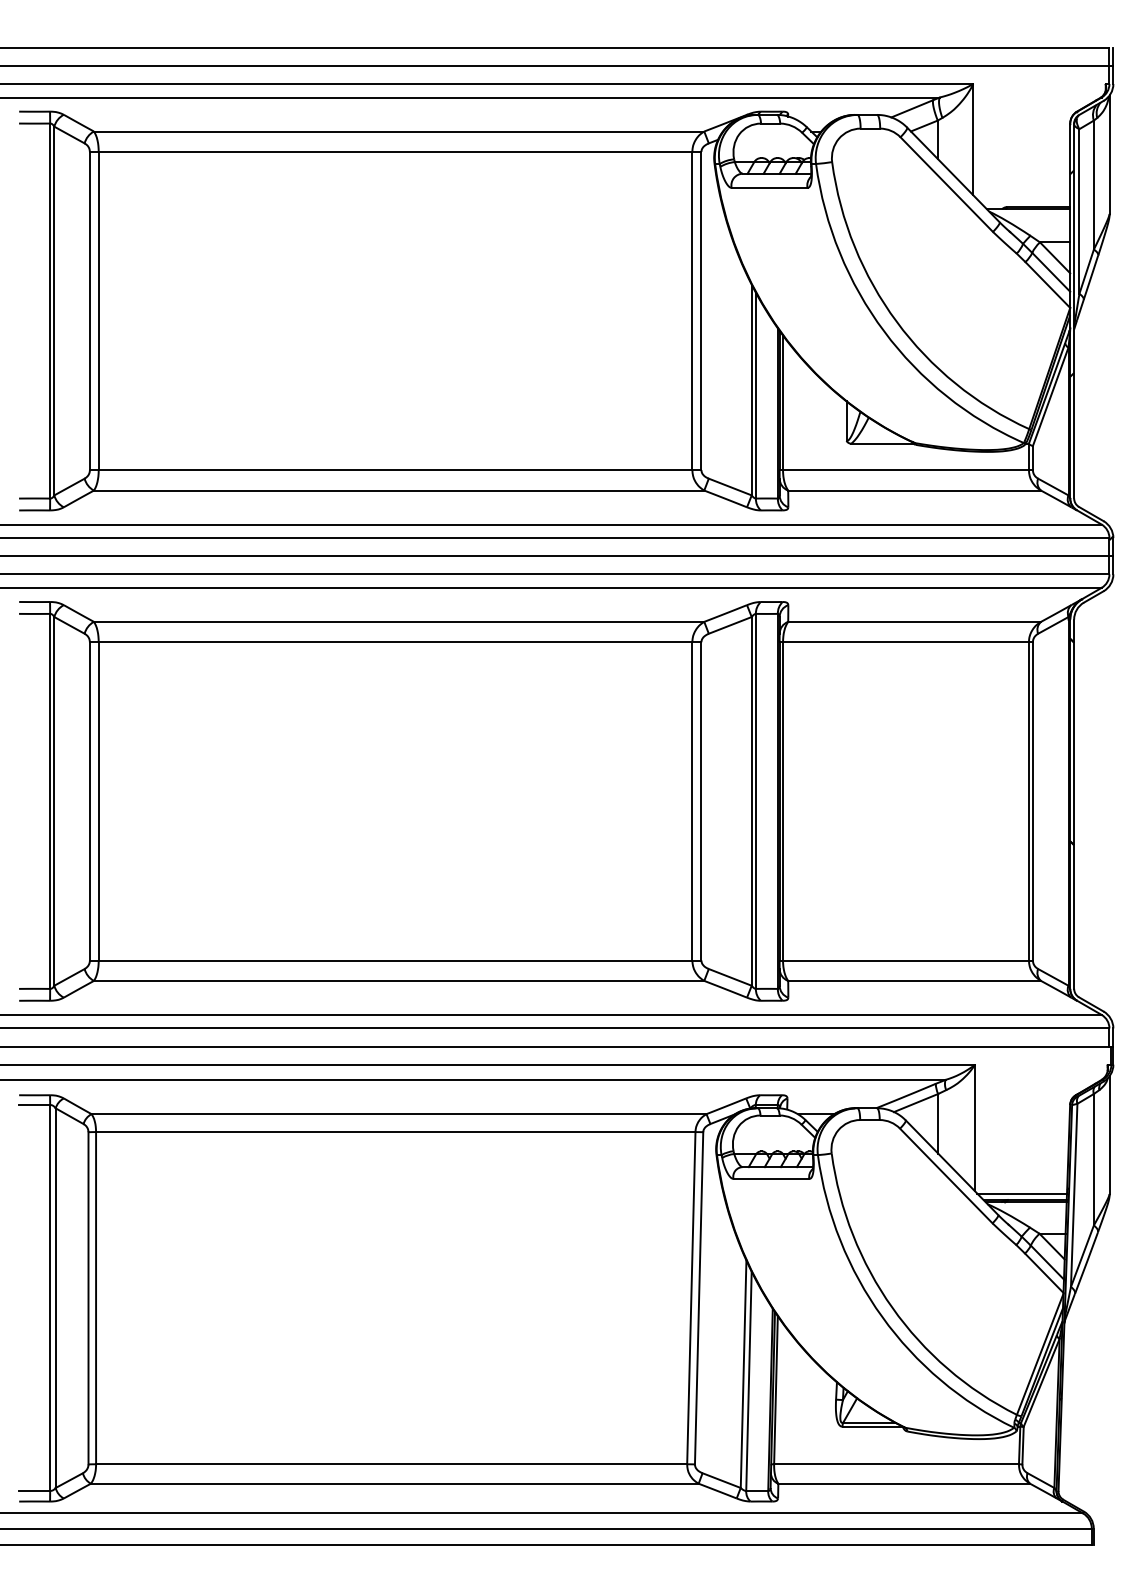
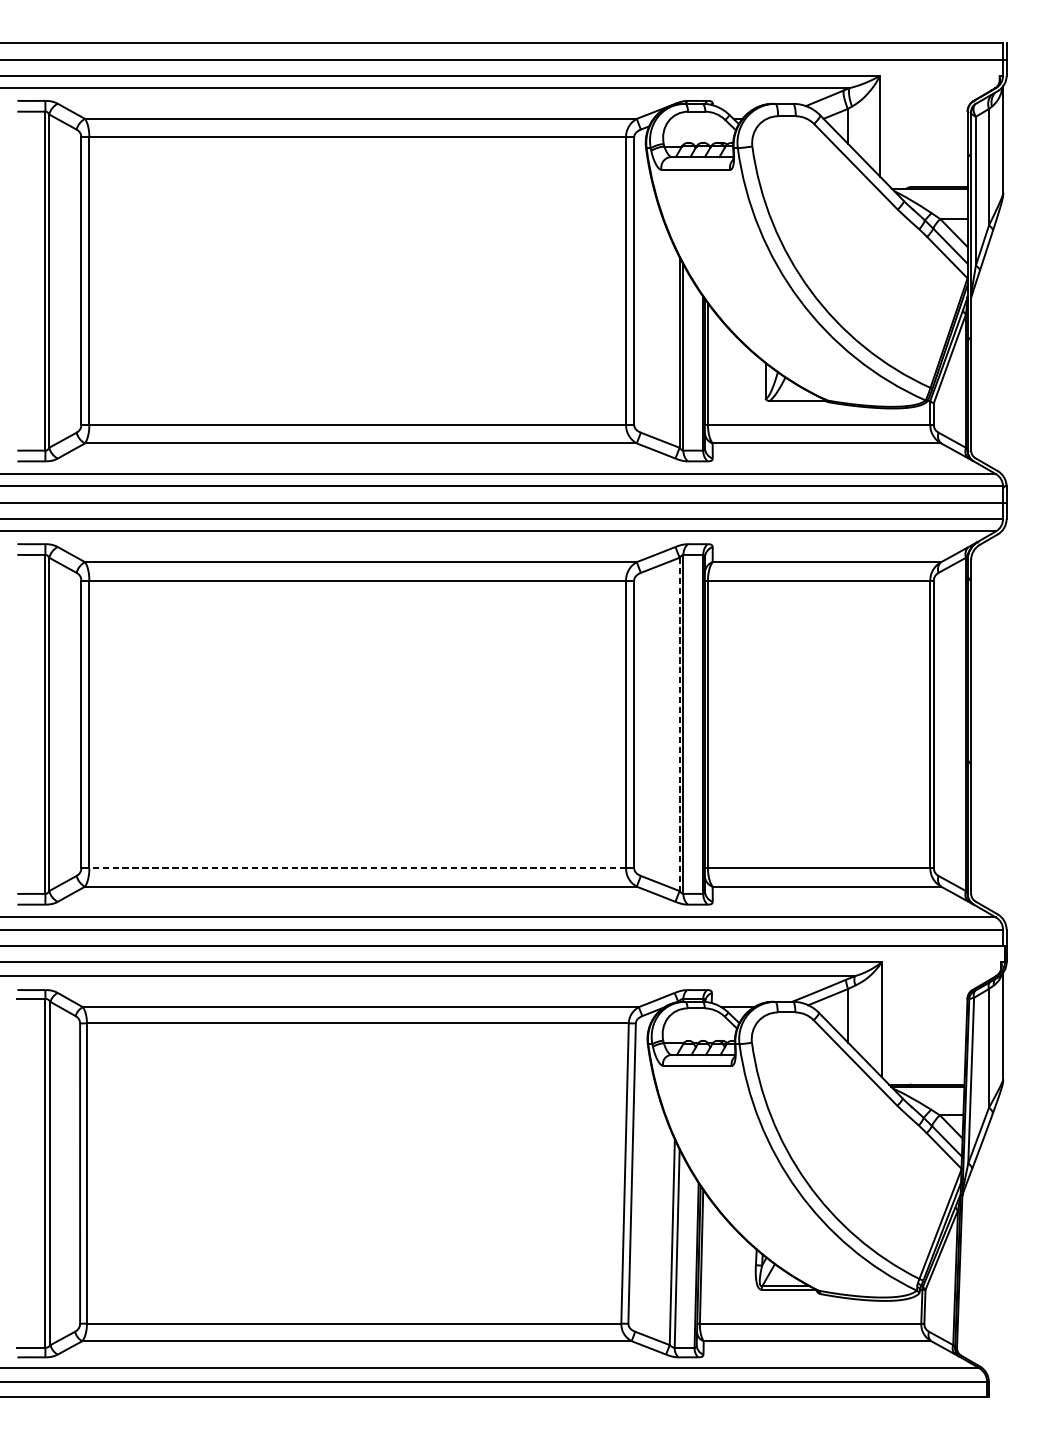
line: (751, 801) -> (679, 724), solid -> dashed
line: (395, 960) -> (357, 868), solid -> dashed
line: (1022, 1193) -> (924, 1078), removed

